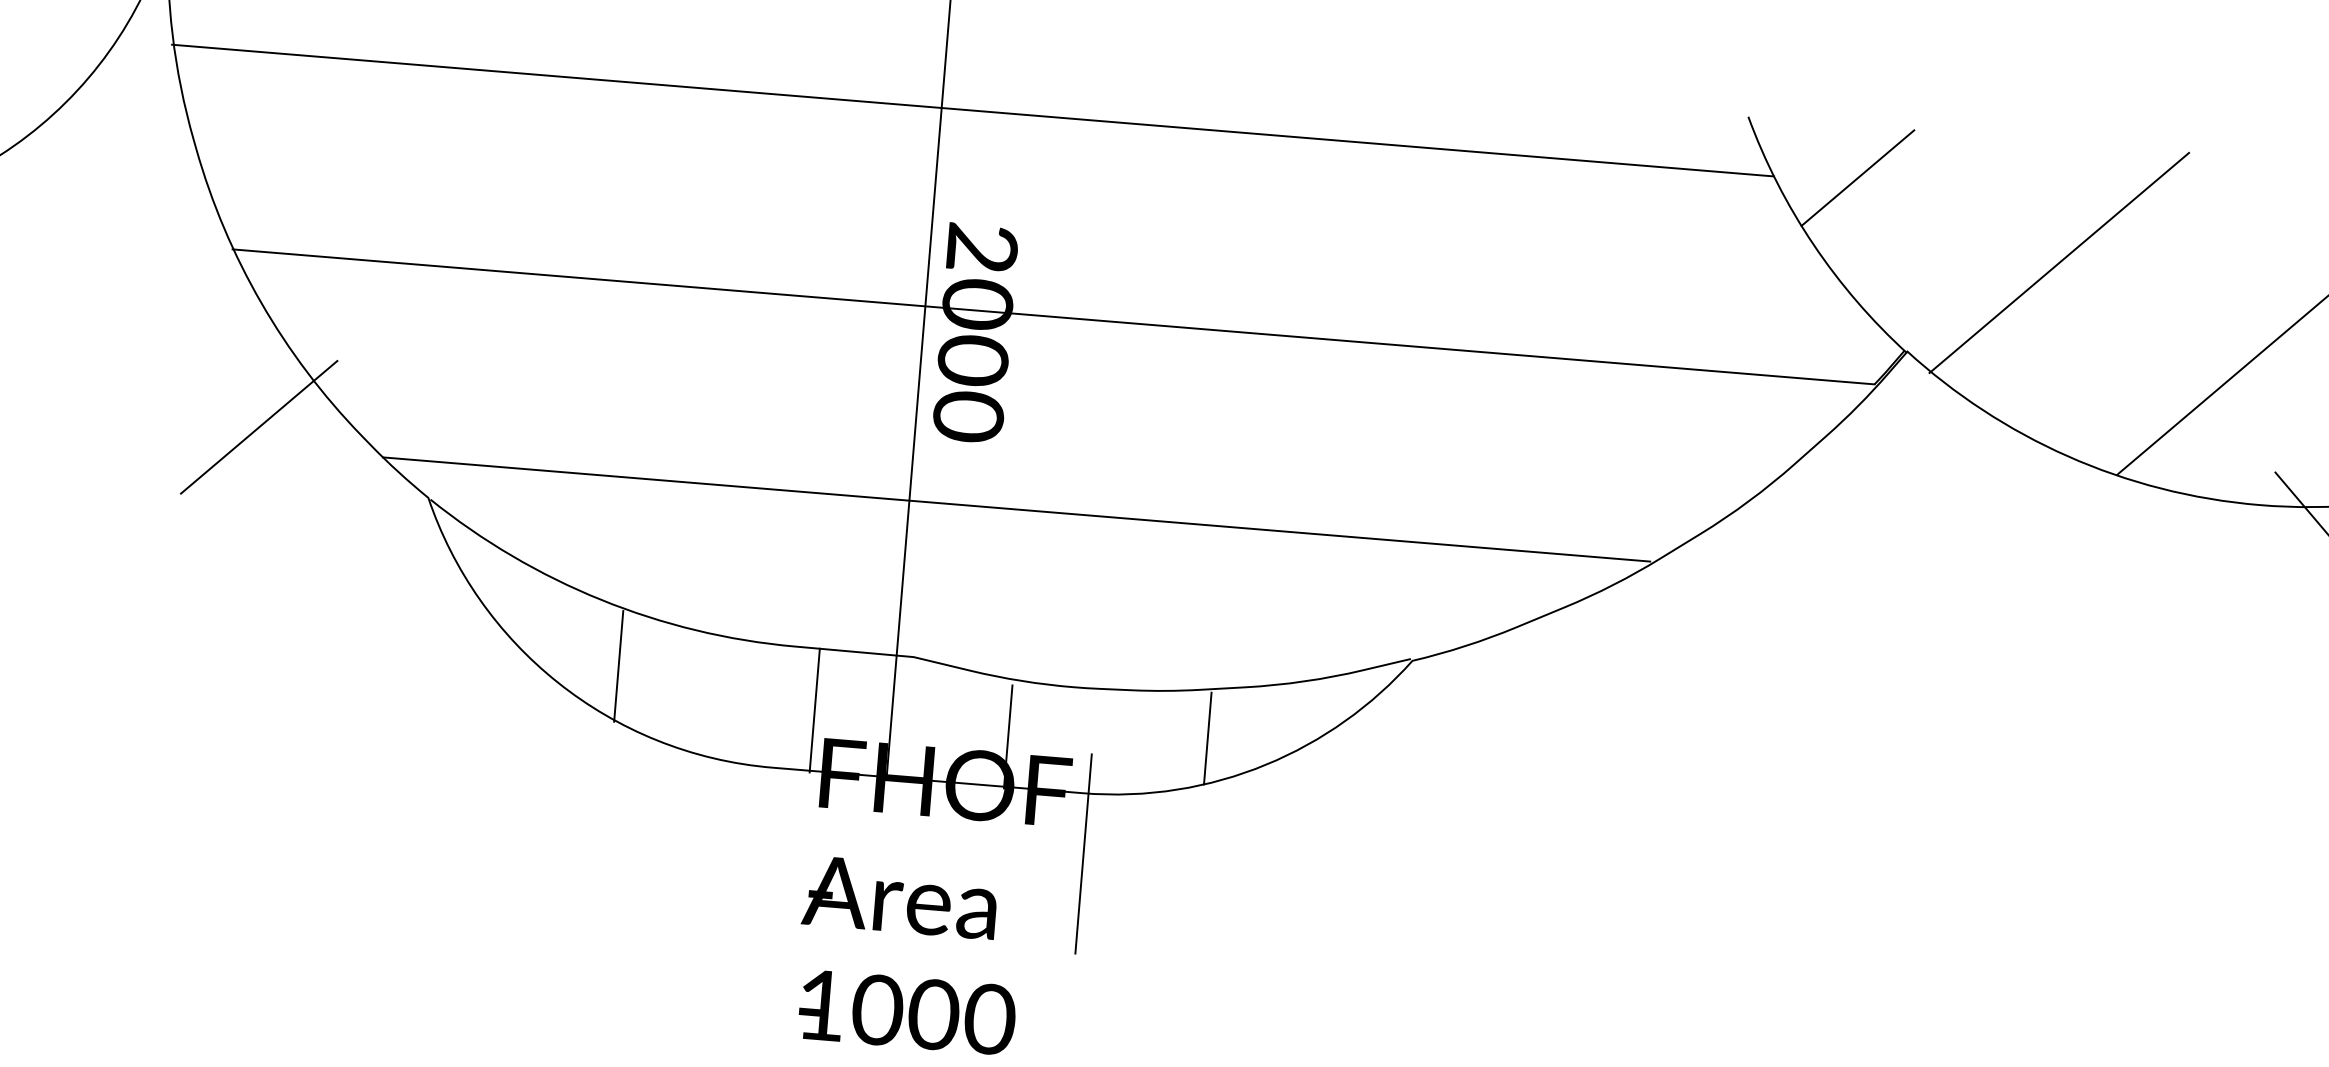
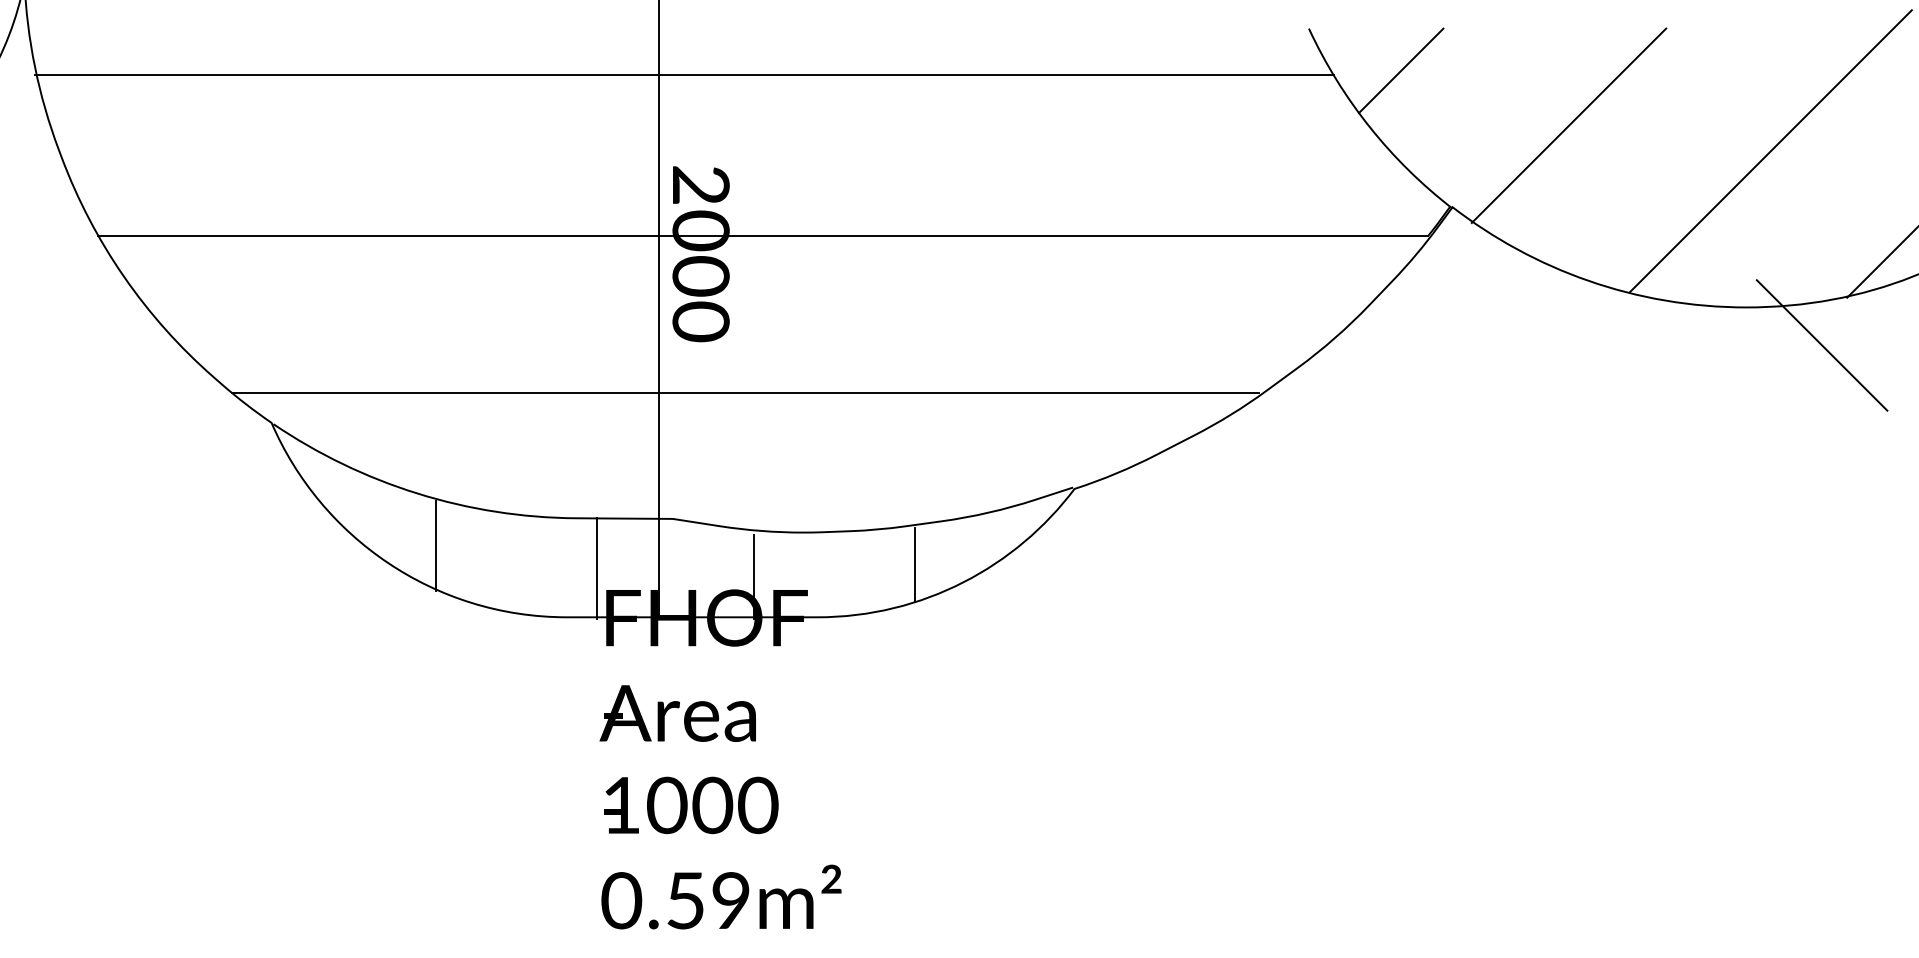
line: (259, 426) -> (130, 376), removed
line: (1083, 853) -> (822, 665), removed

